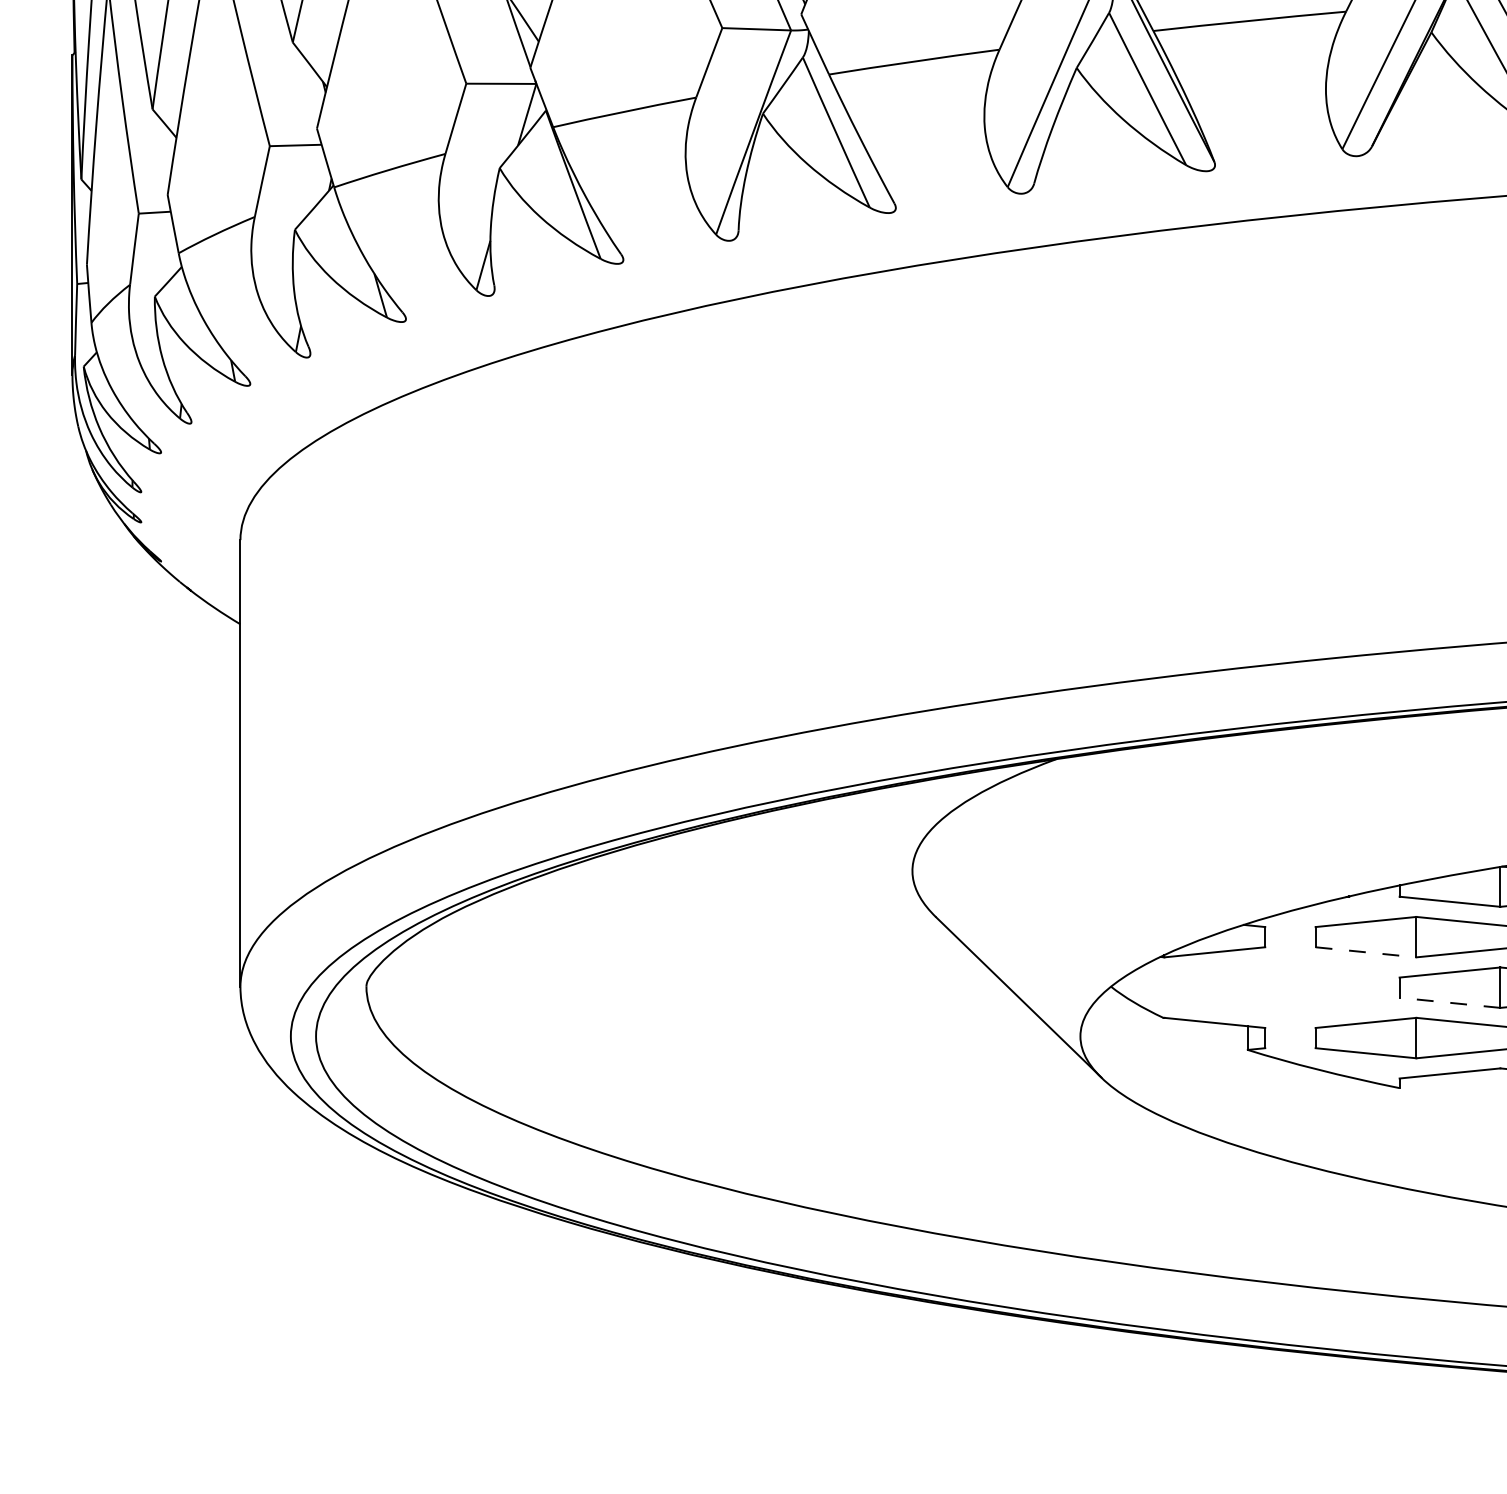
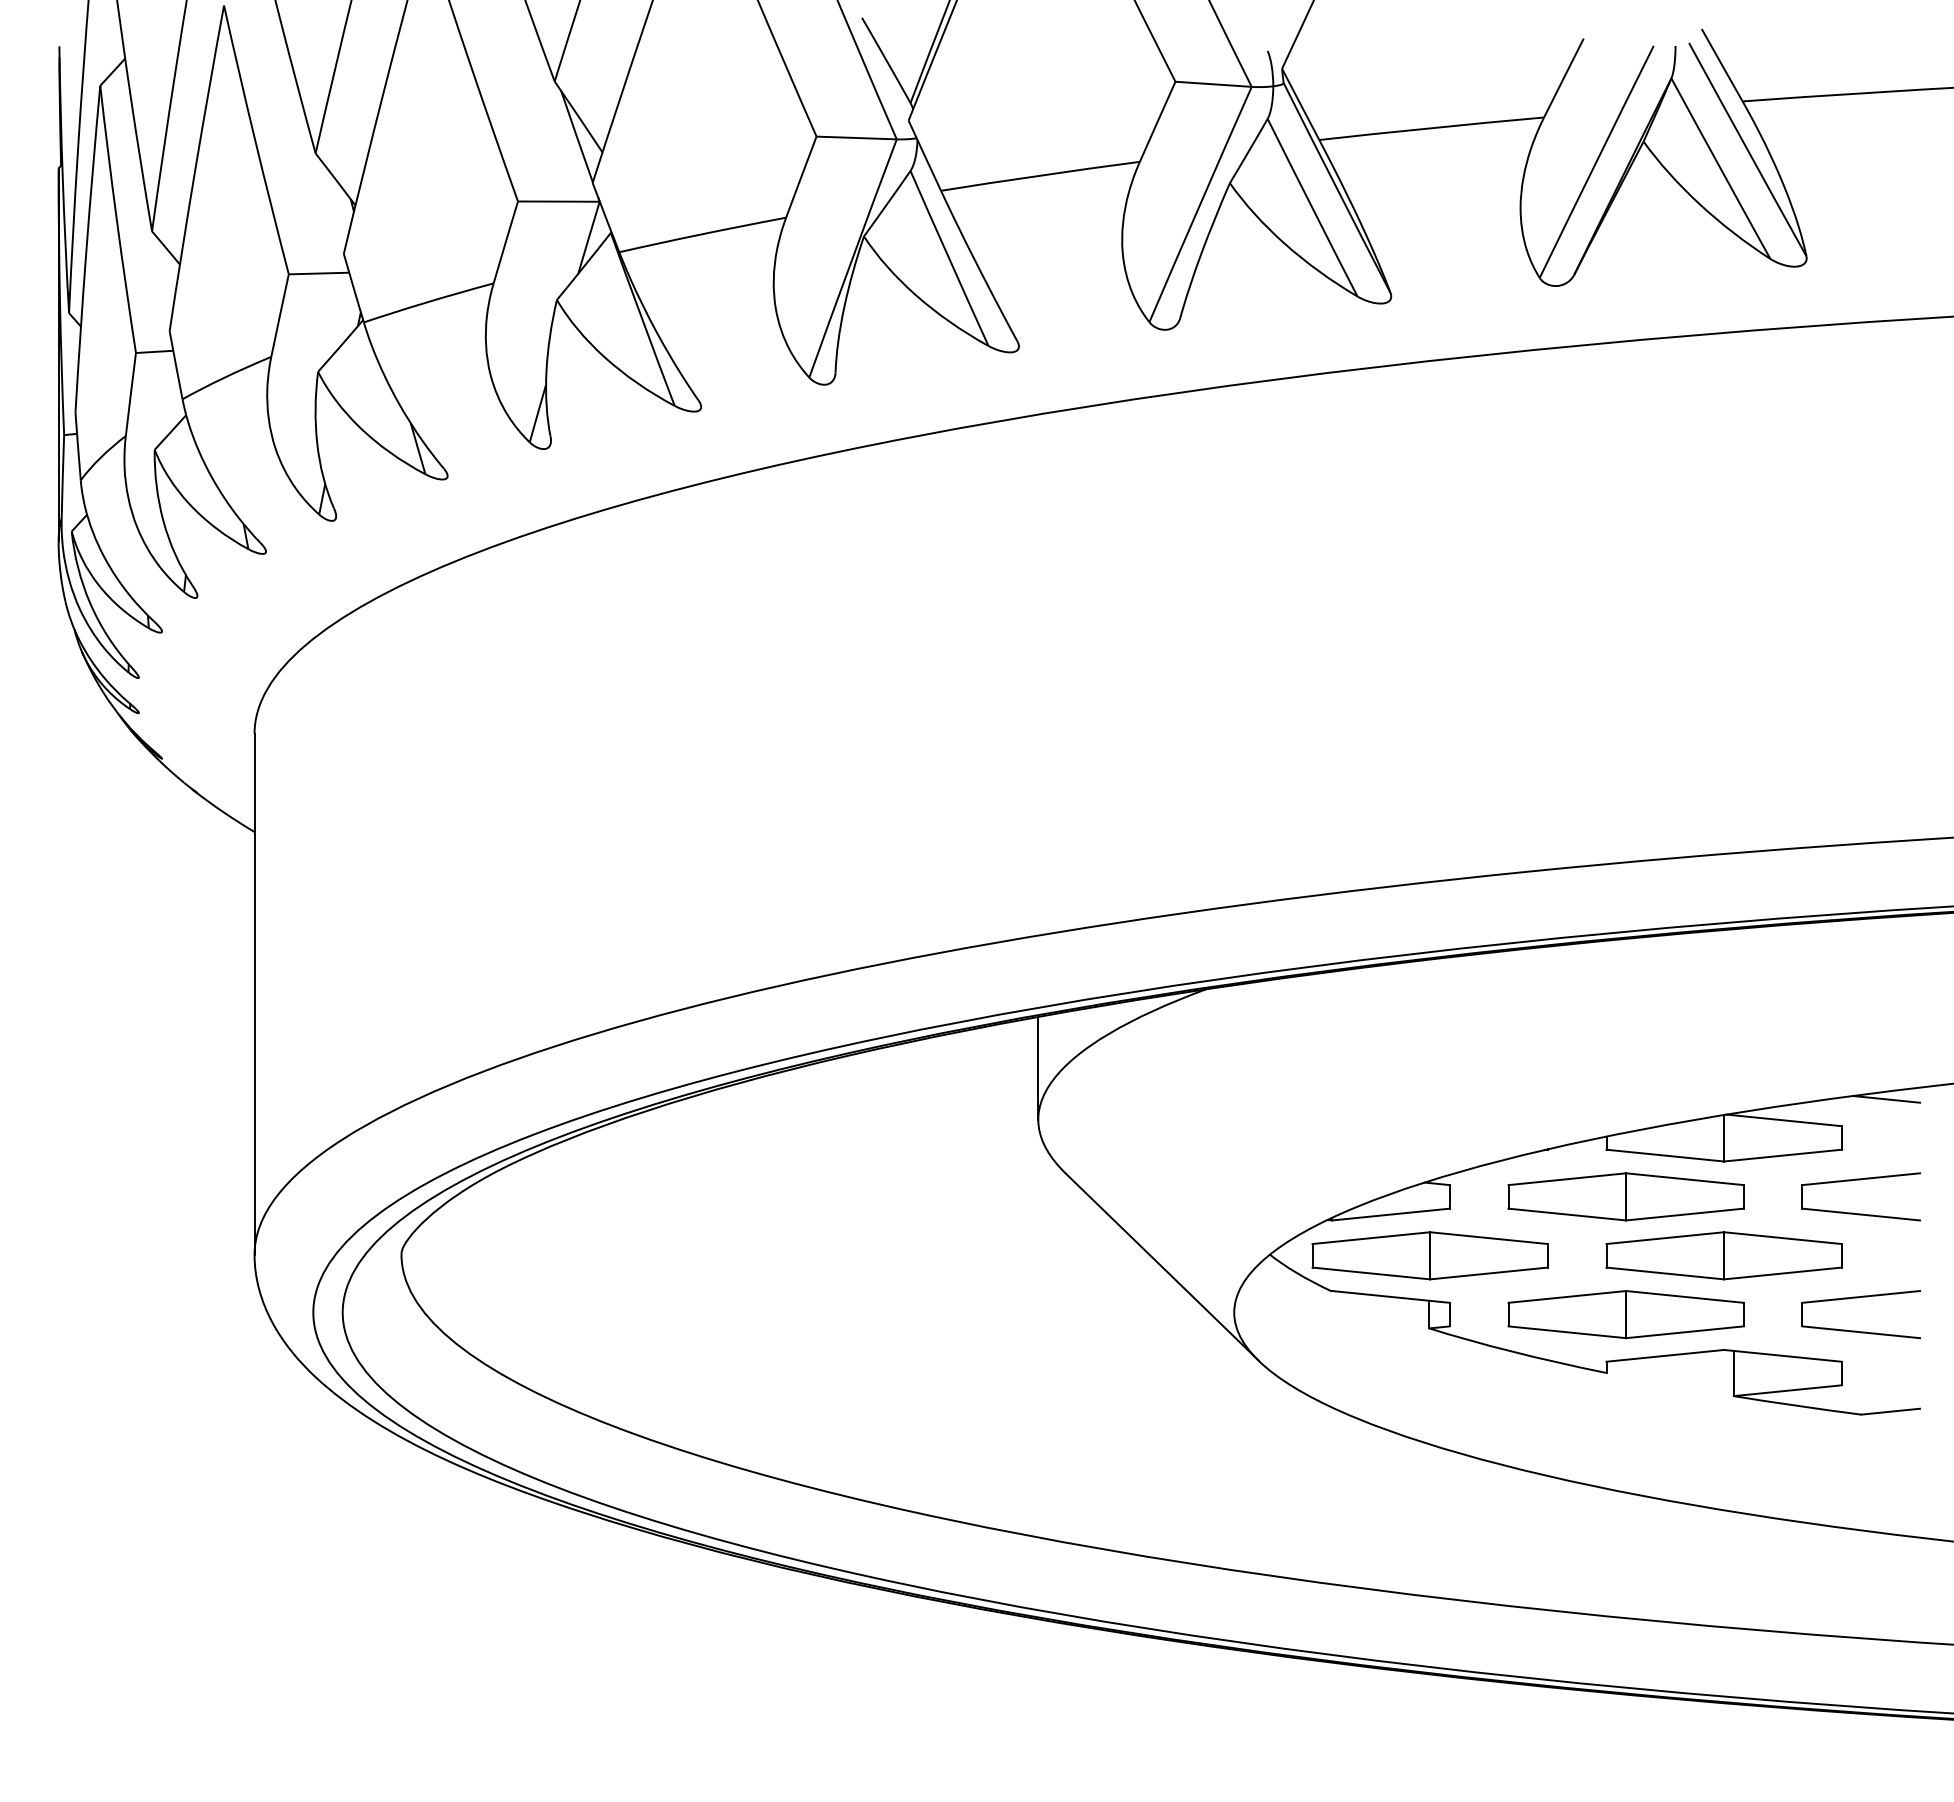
line: (912, 826) -> (1038, 1067), added
line: (1366, 952) -> (1567, 1214), dashed -> solid
part: (1247, 987) -> (1429, 1255), added
line: (1449, 1002) -> (1664, 1273), dashed -> solid

